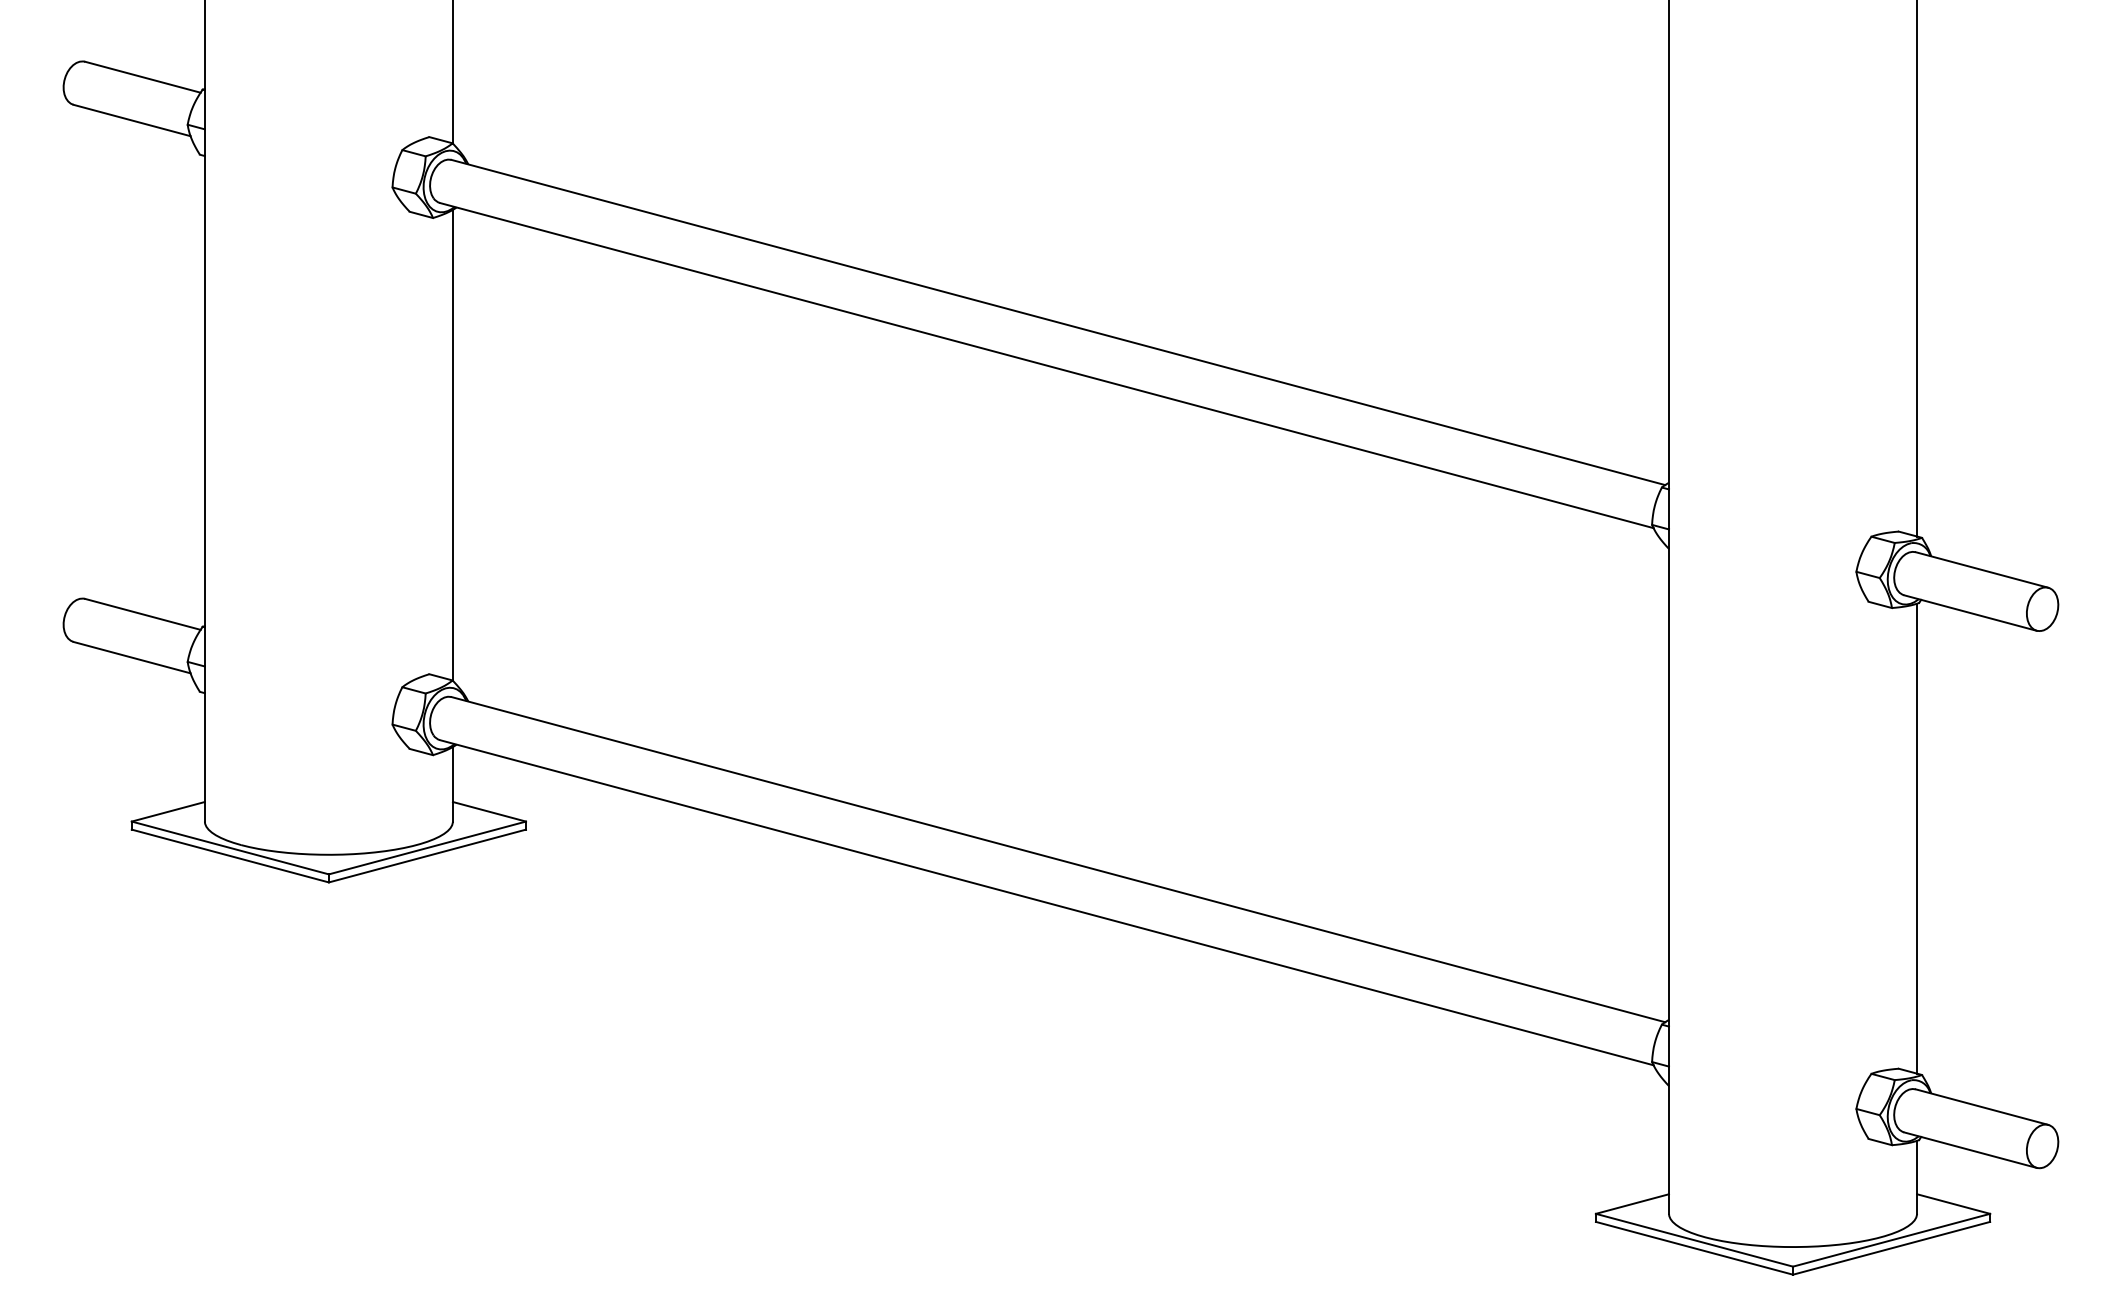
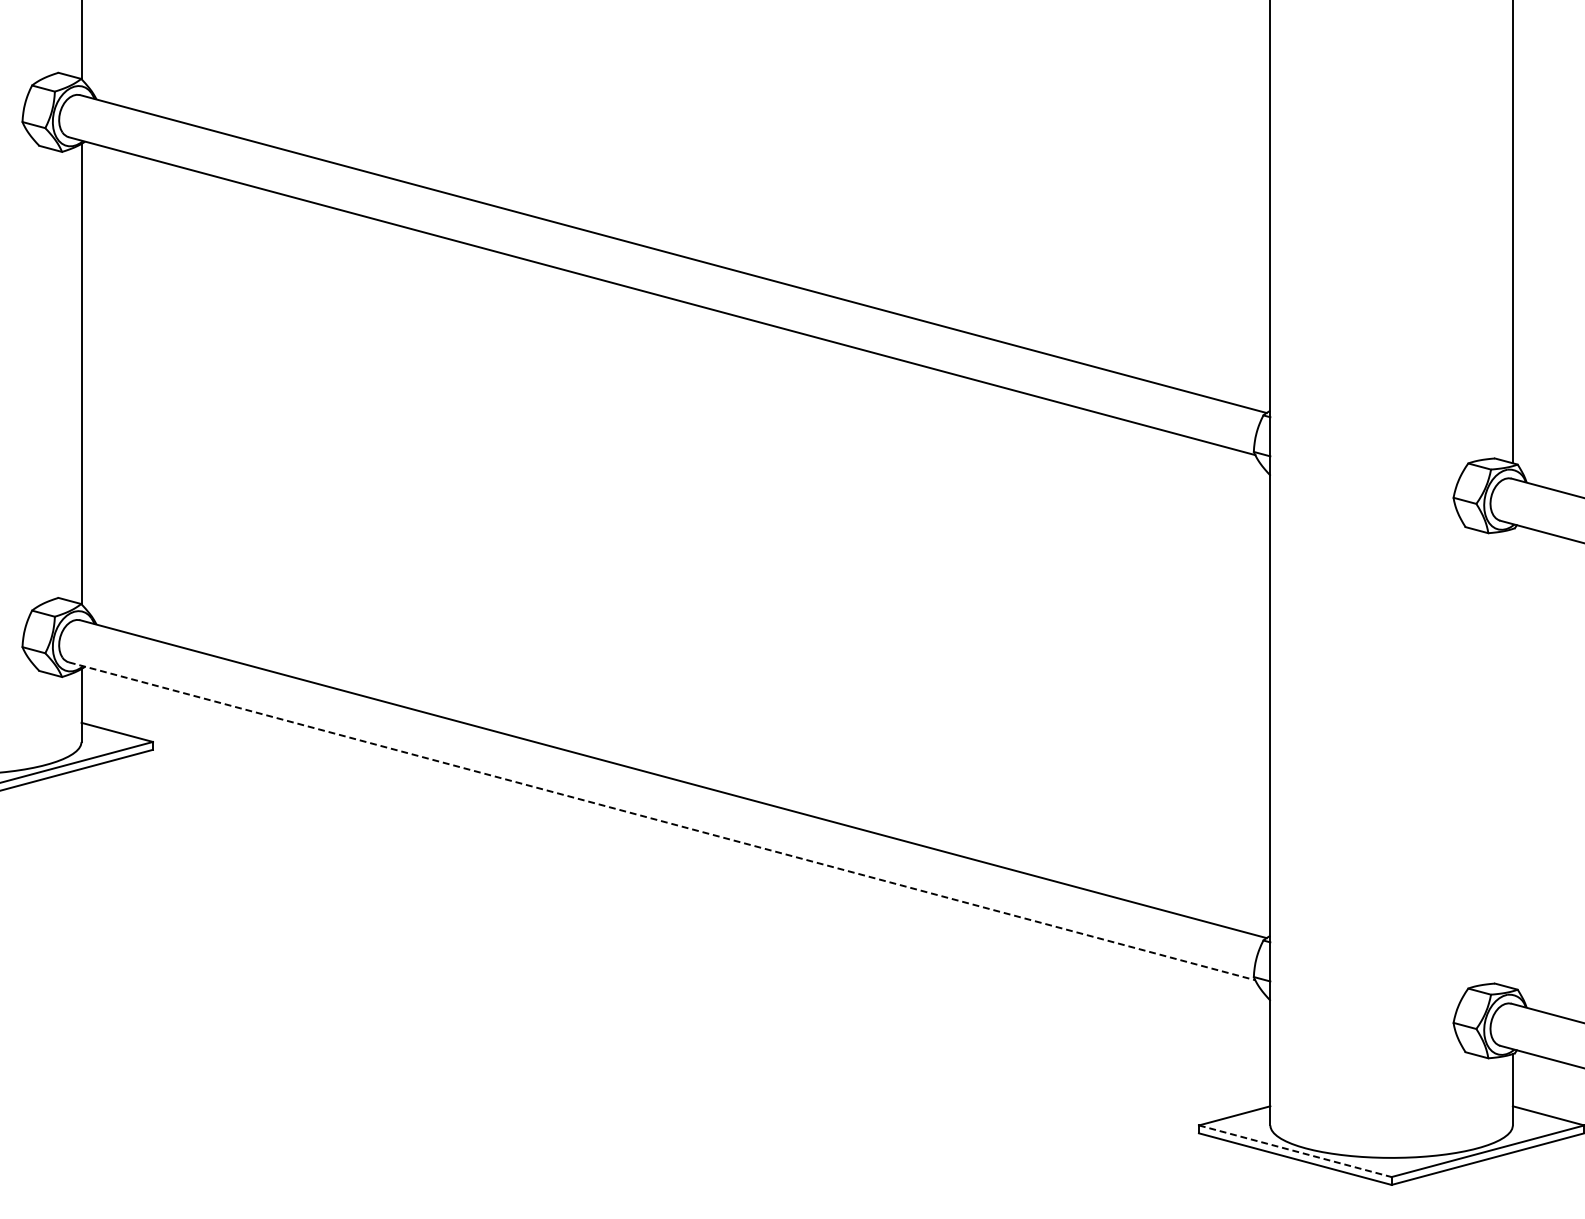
line: (1917, 838) -> (1513, 758), removed
line: (1047, 902) -> (662, 821), solid -> dashed
line: (1694, 1240) -> (1295, 1151), solid -> dashed

